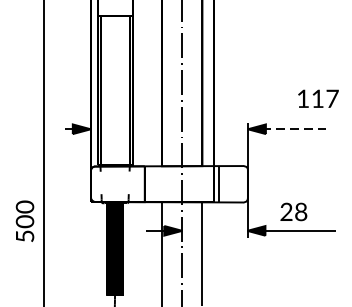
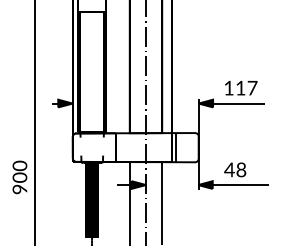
text: (318, 98) -> (241, 87), moved
line: (297, 129) -> (238, 103), dashed -> solid
text: (286, 211) -> (229, 169), 28 -> 48
text: (24, 236) -> (19, 189), 500 -> 900

